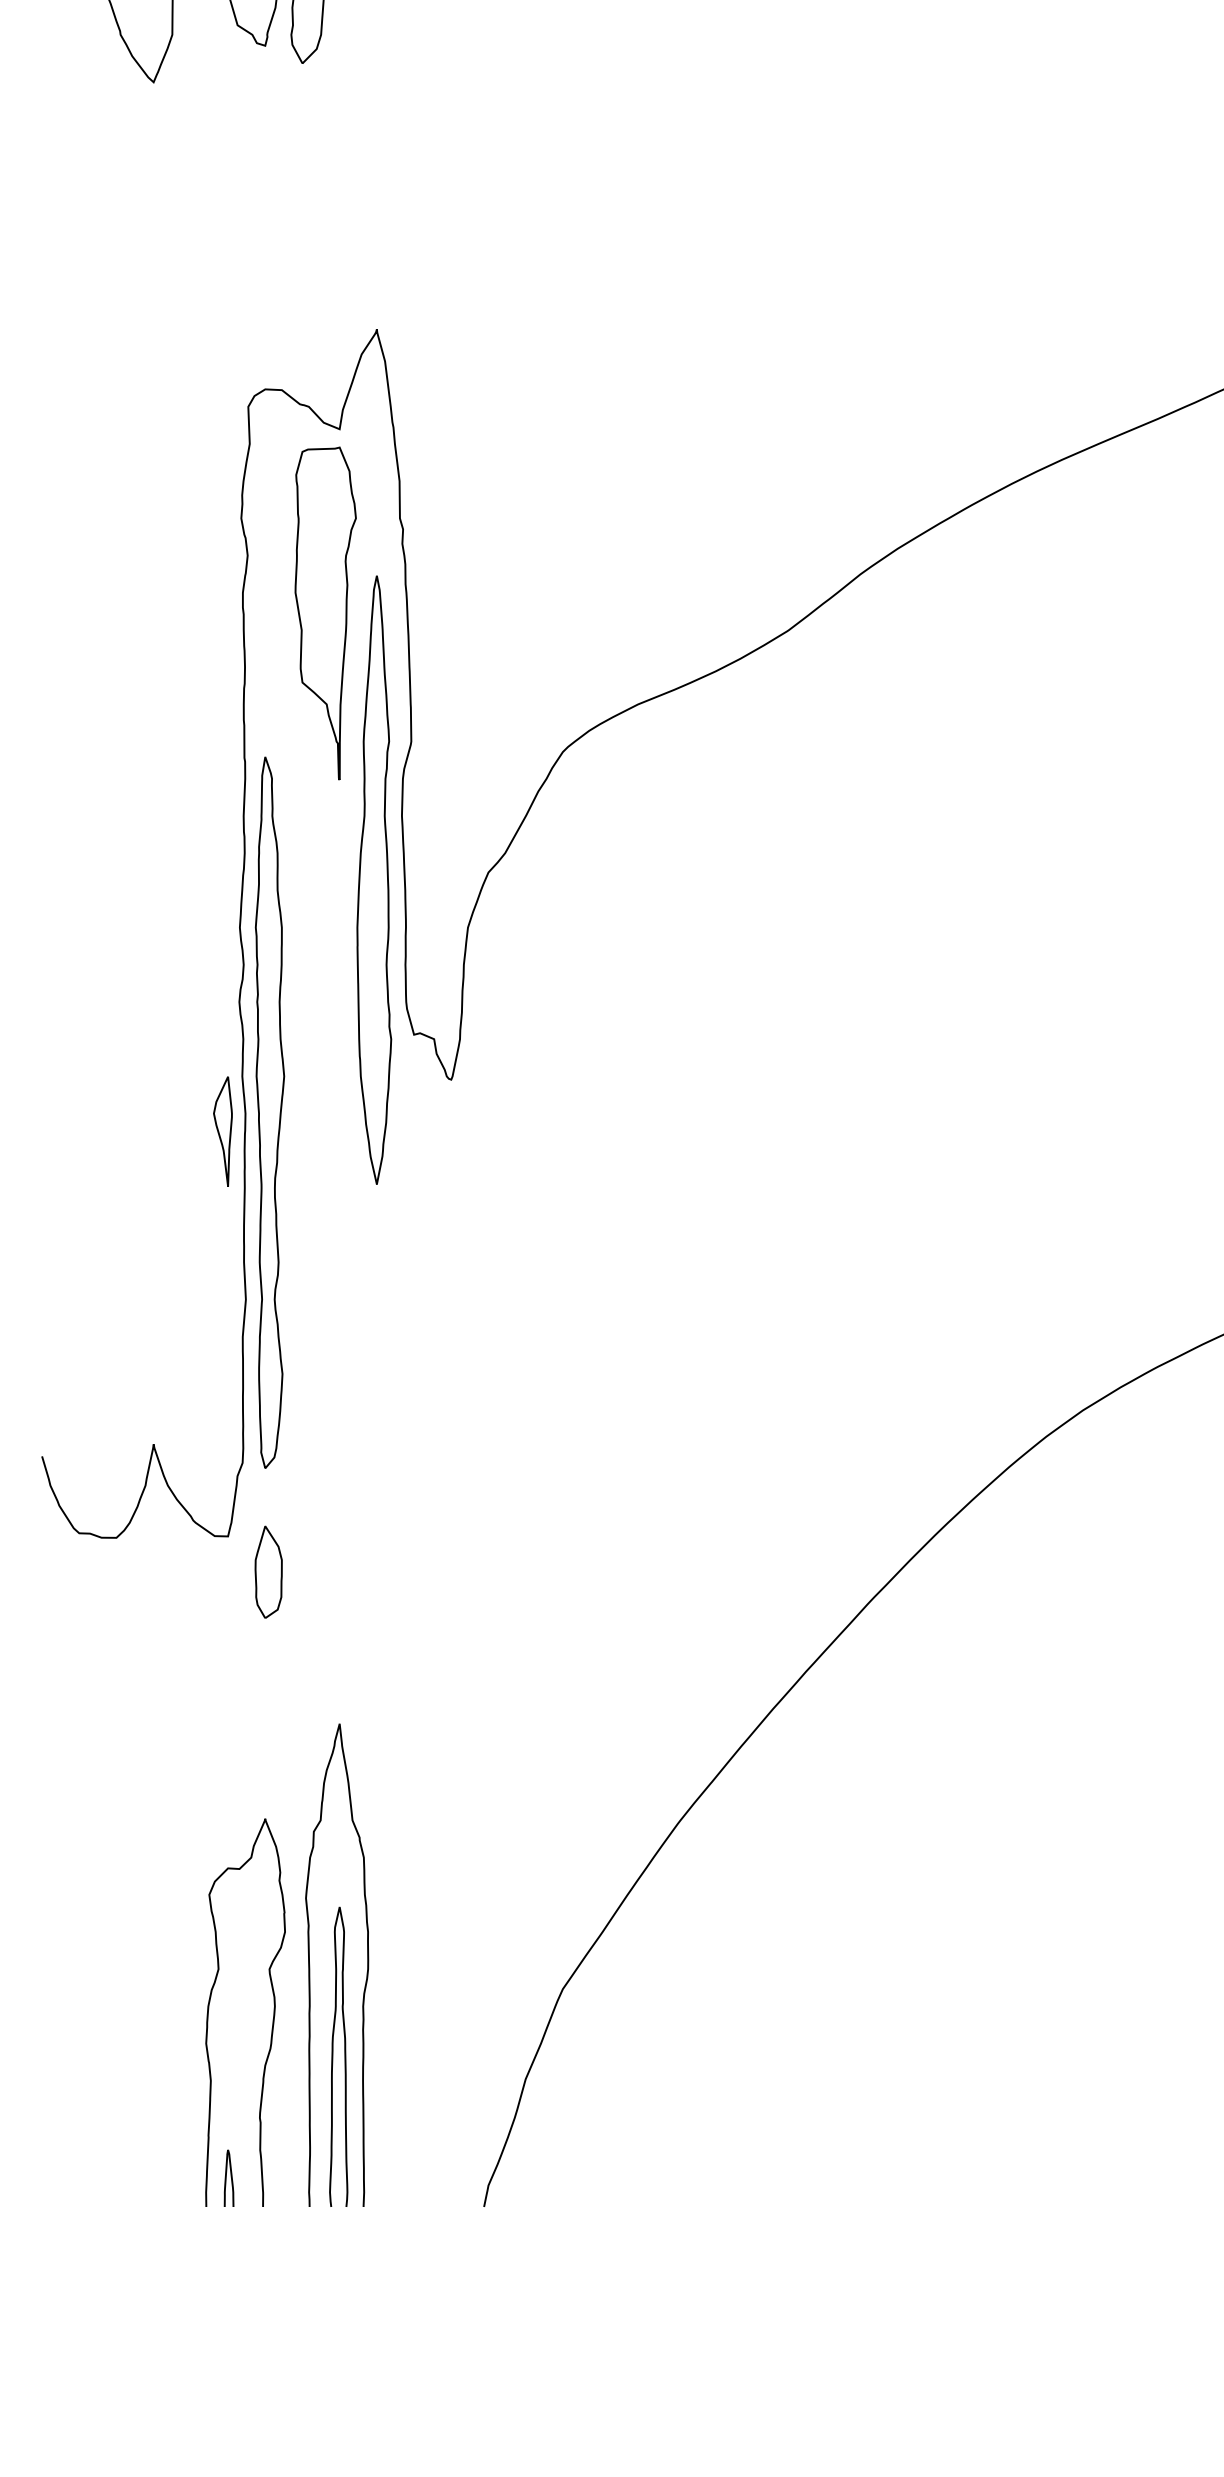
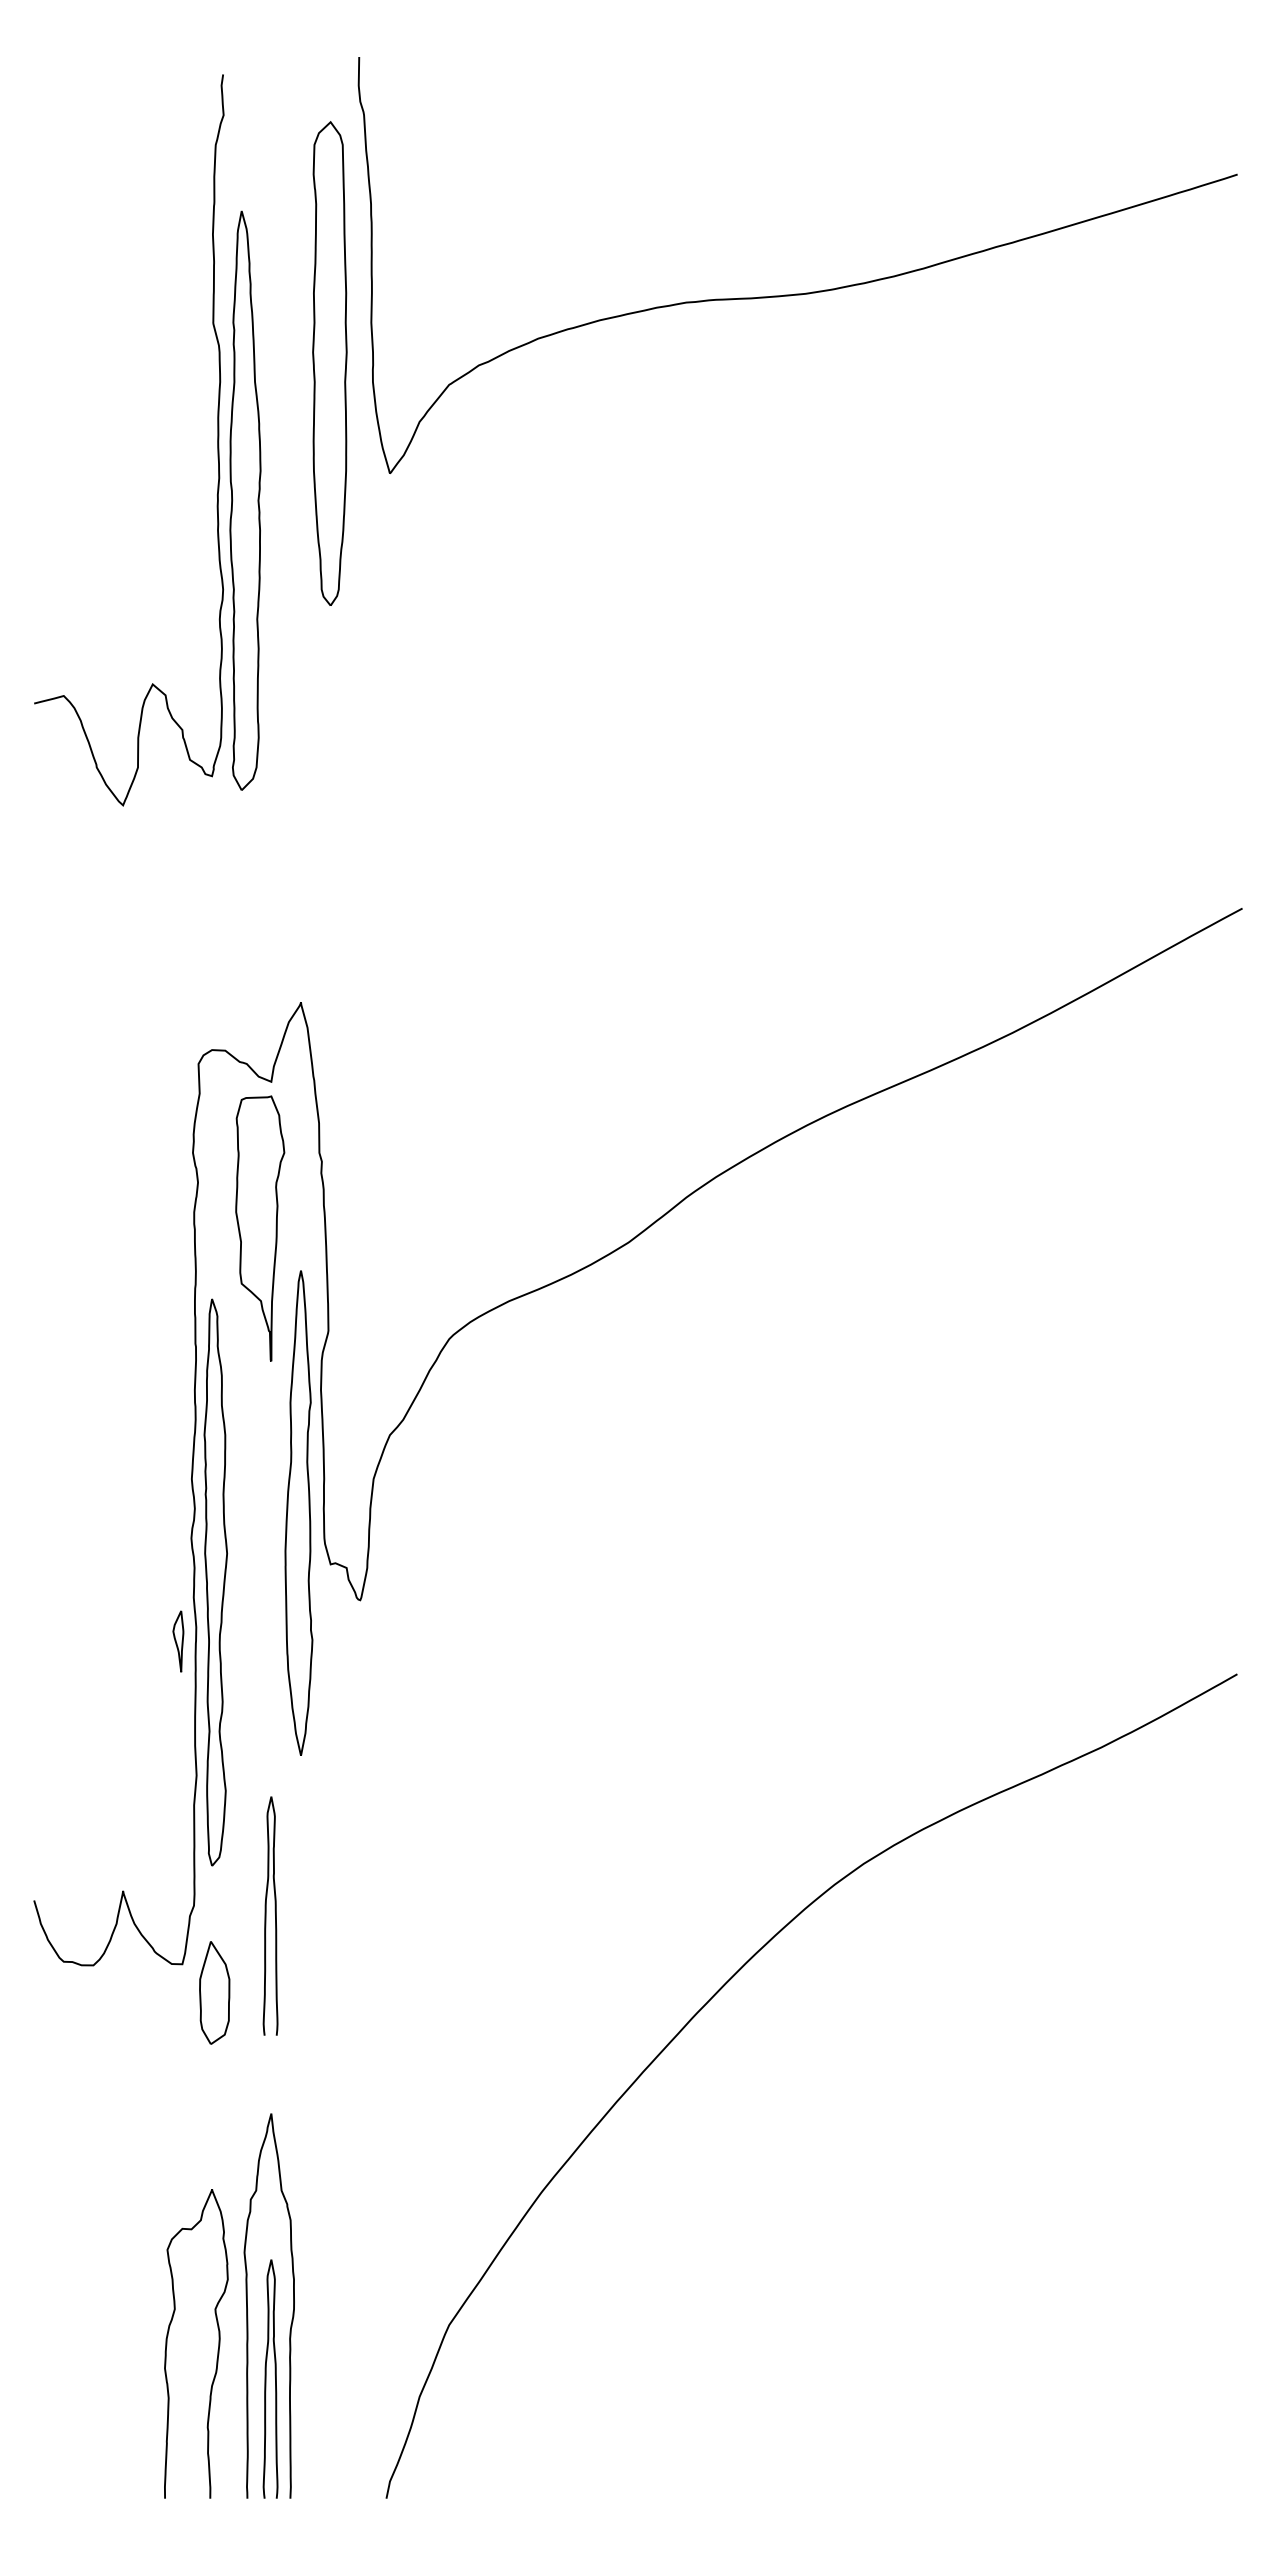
part: (373, 879) -> (298, 1512), moved
part: (269, 1112) -> (215, 1582), moved
part: (223, 1131) -> (178, 1641), size x0.7
curve: (333, 1475) -> (266, 1915), added
part: (268, 1571) -> (214, 1992), size x1.4
curve: (226, 2177) -> (181, 2475), removed

